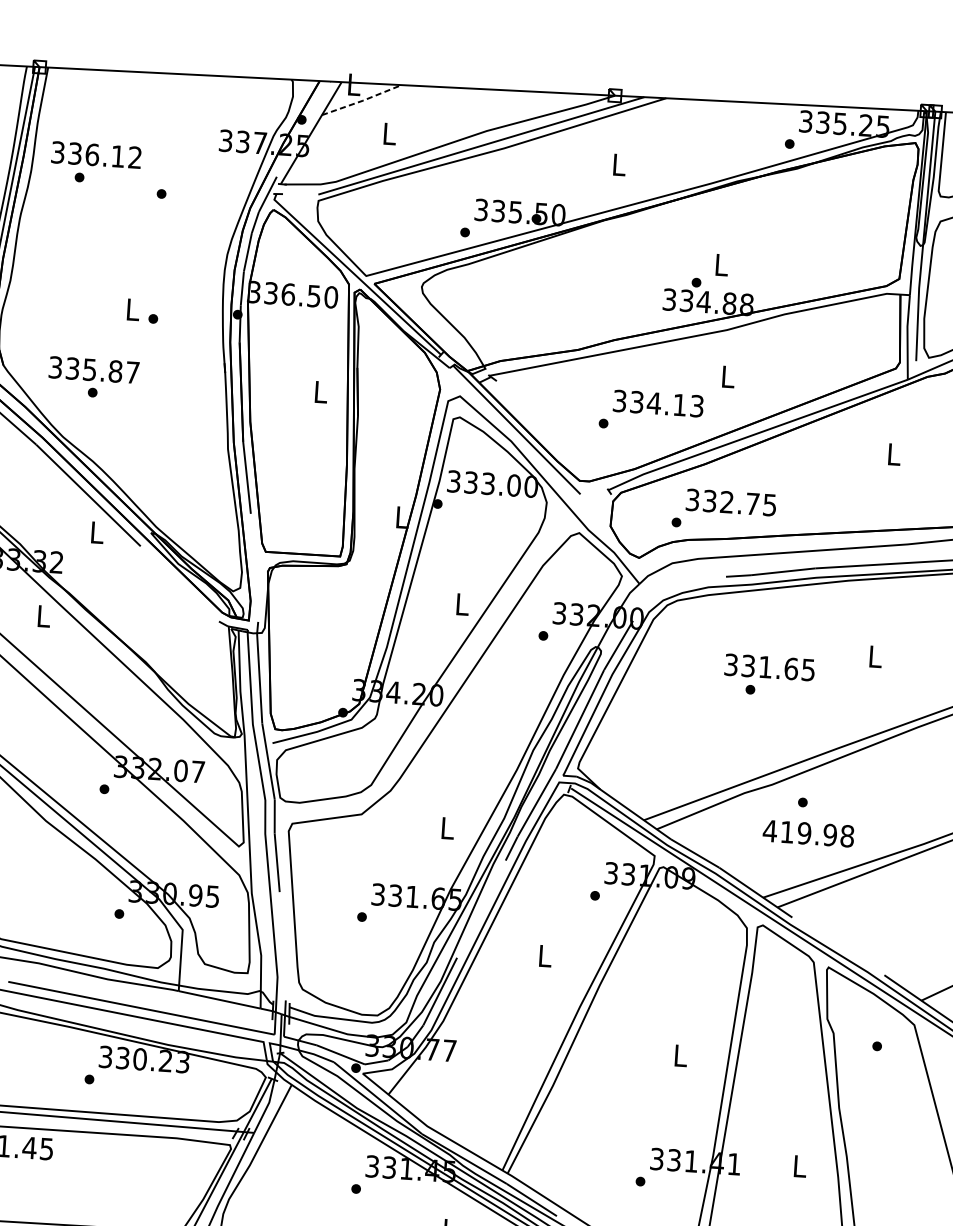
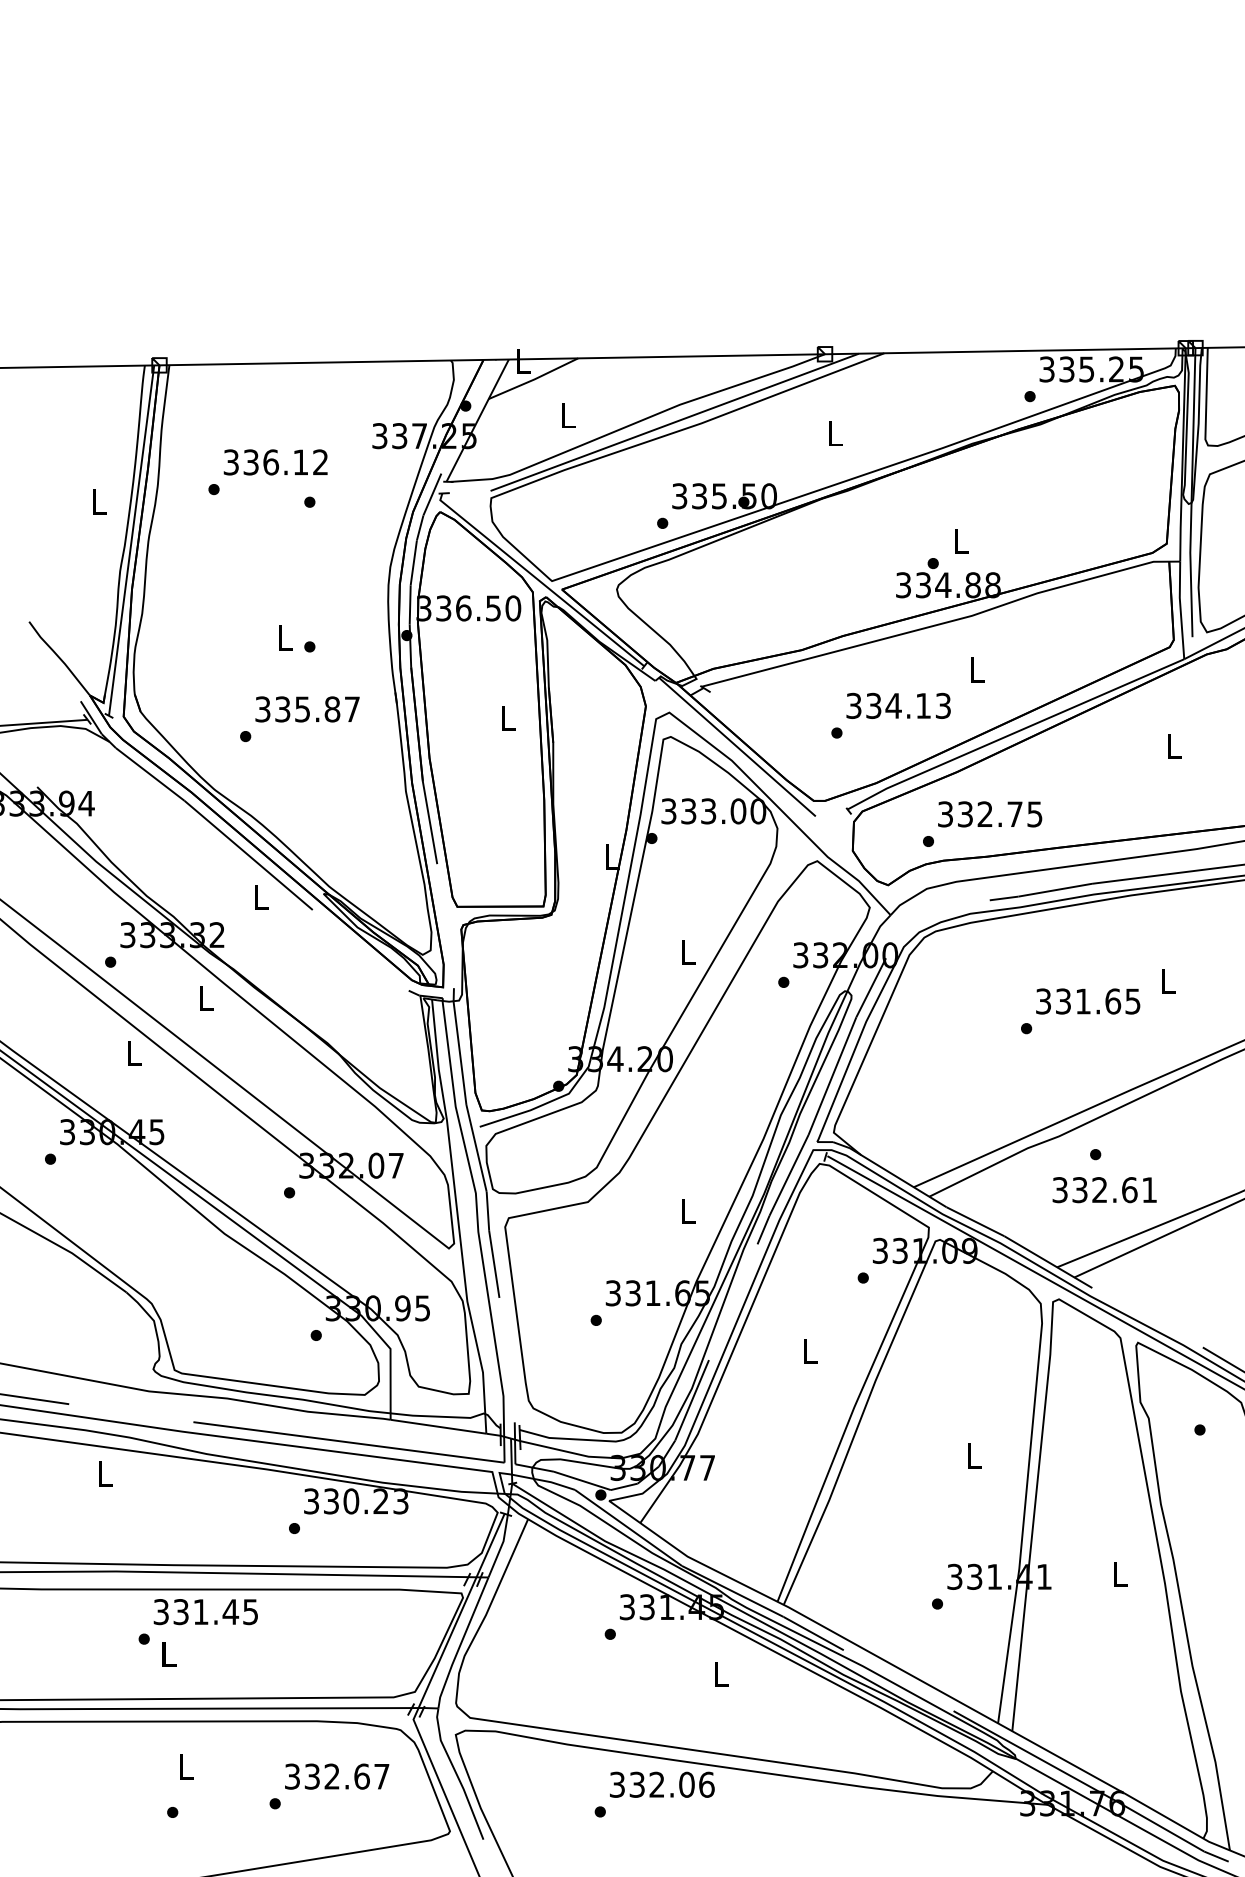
line: (362, 100) -> (534, 379), dashed -> solid
text: (96, 155) -> (275, 462), moved
text: (94, 370) -> (307, 709), moved
text: (770, 667) -> (1088, 1001), moved
text: (808, 834) -> (1104, 1190), 419.98 -> 332.61

